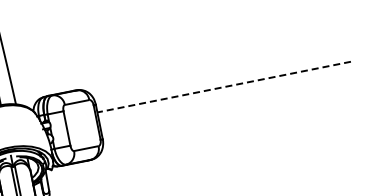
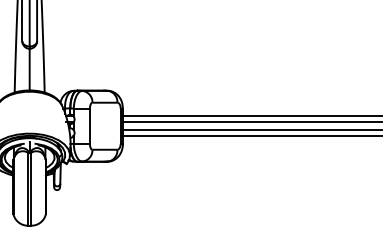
line: (223, 87) -> (251, 116), dashed -> solid
line: (224, 93) -> (251, 122), added
line: (226, 101) -> (251, 130), added
line: (227, 106) -> (251, 136), added

